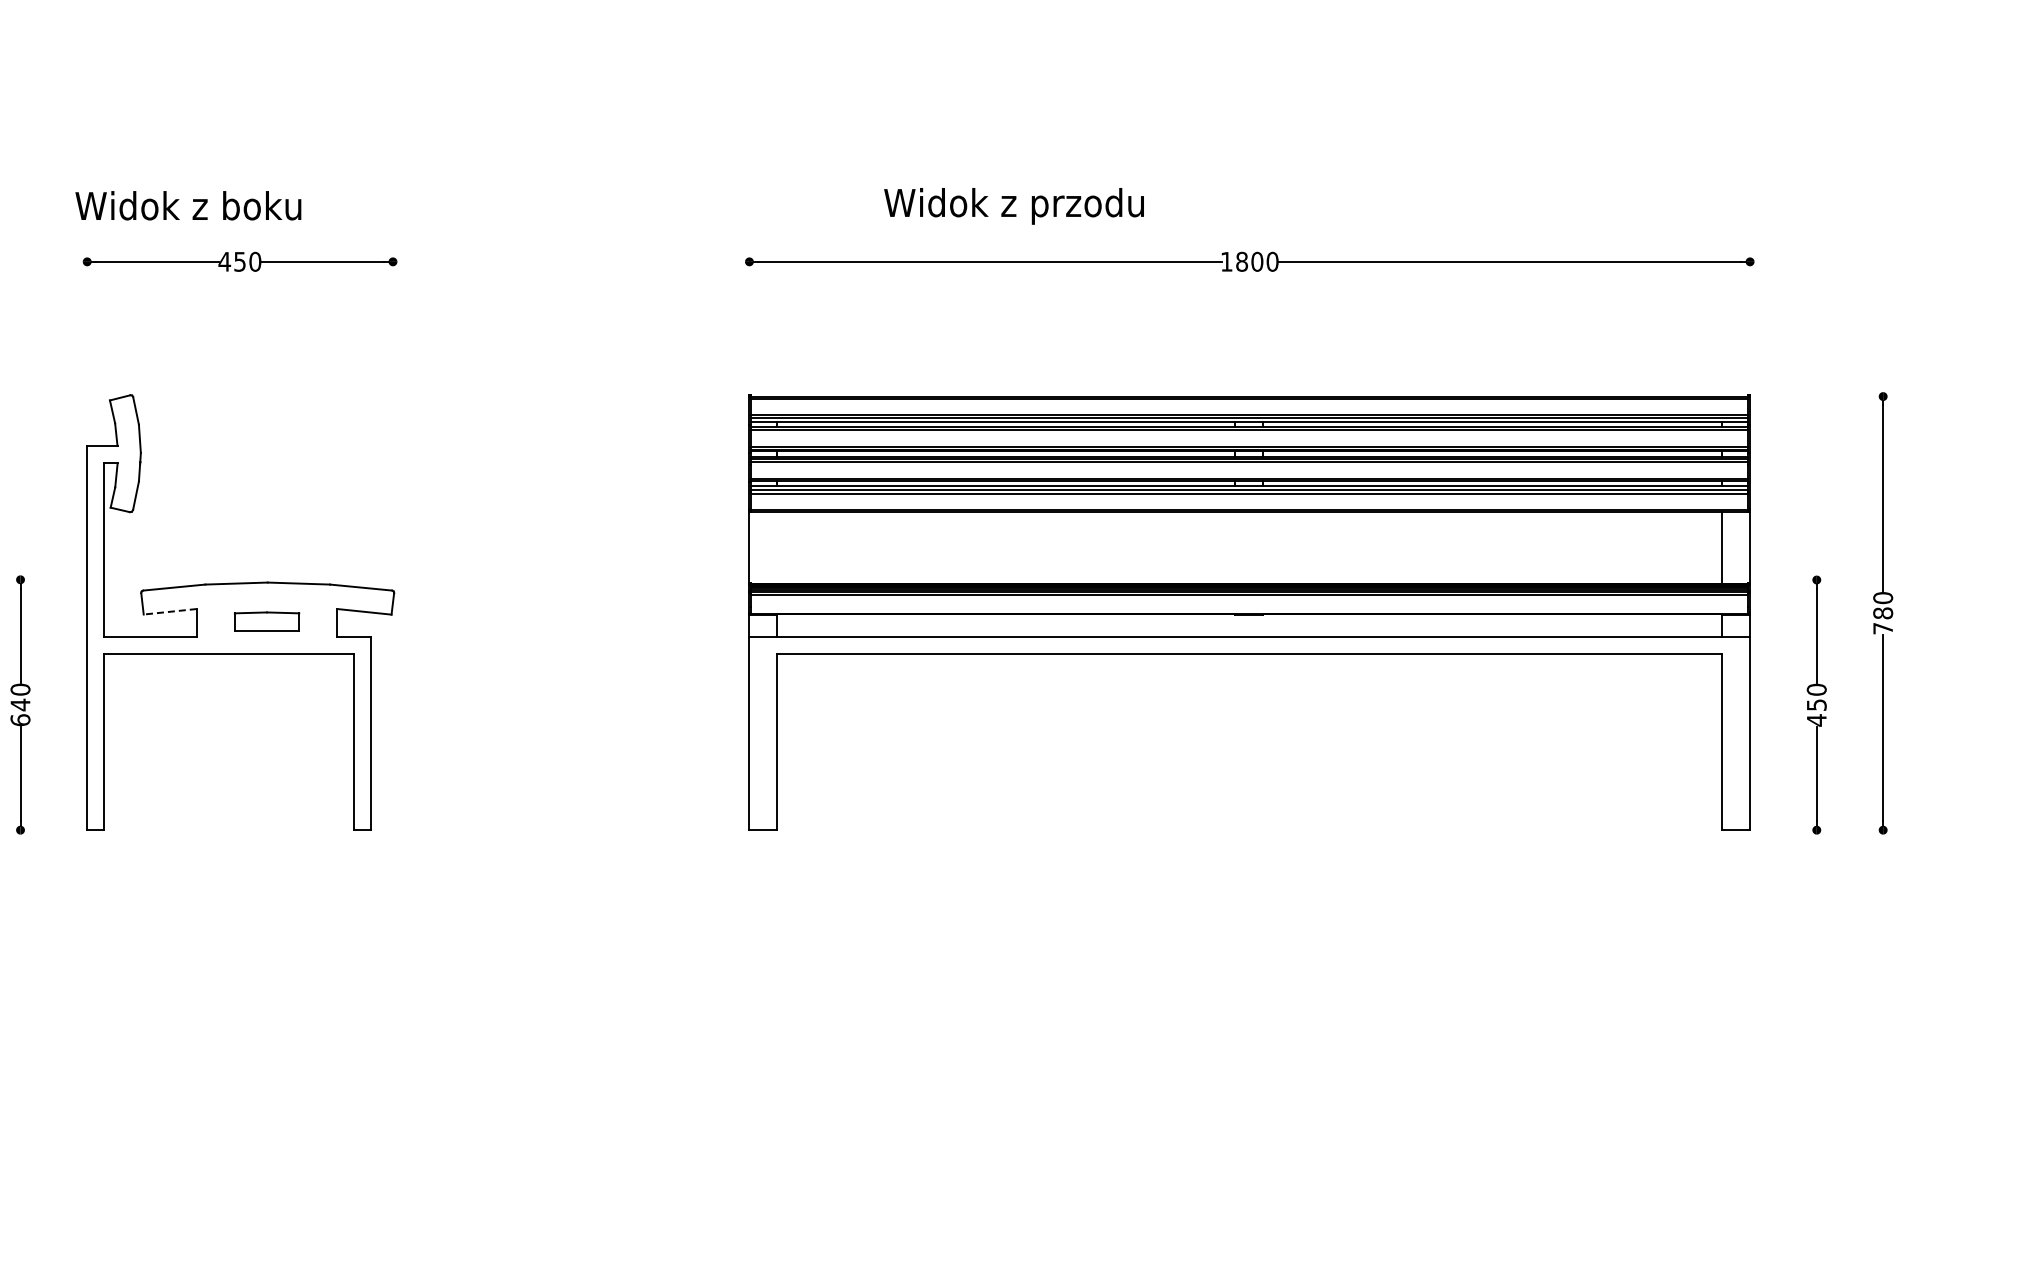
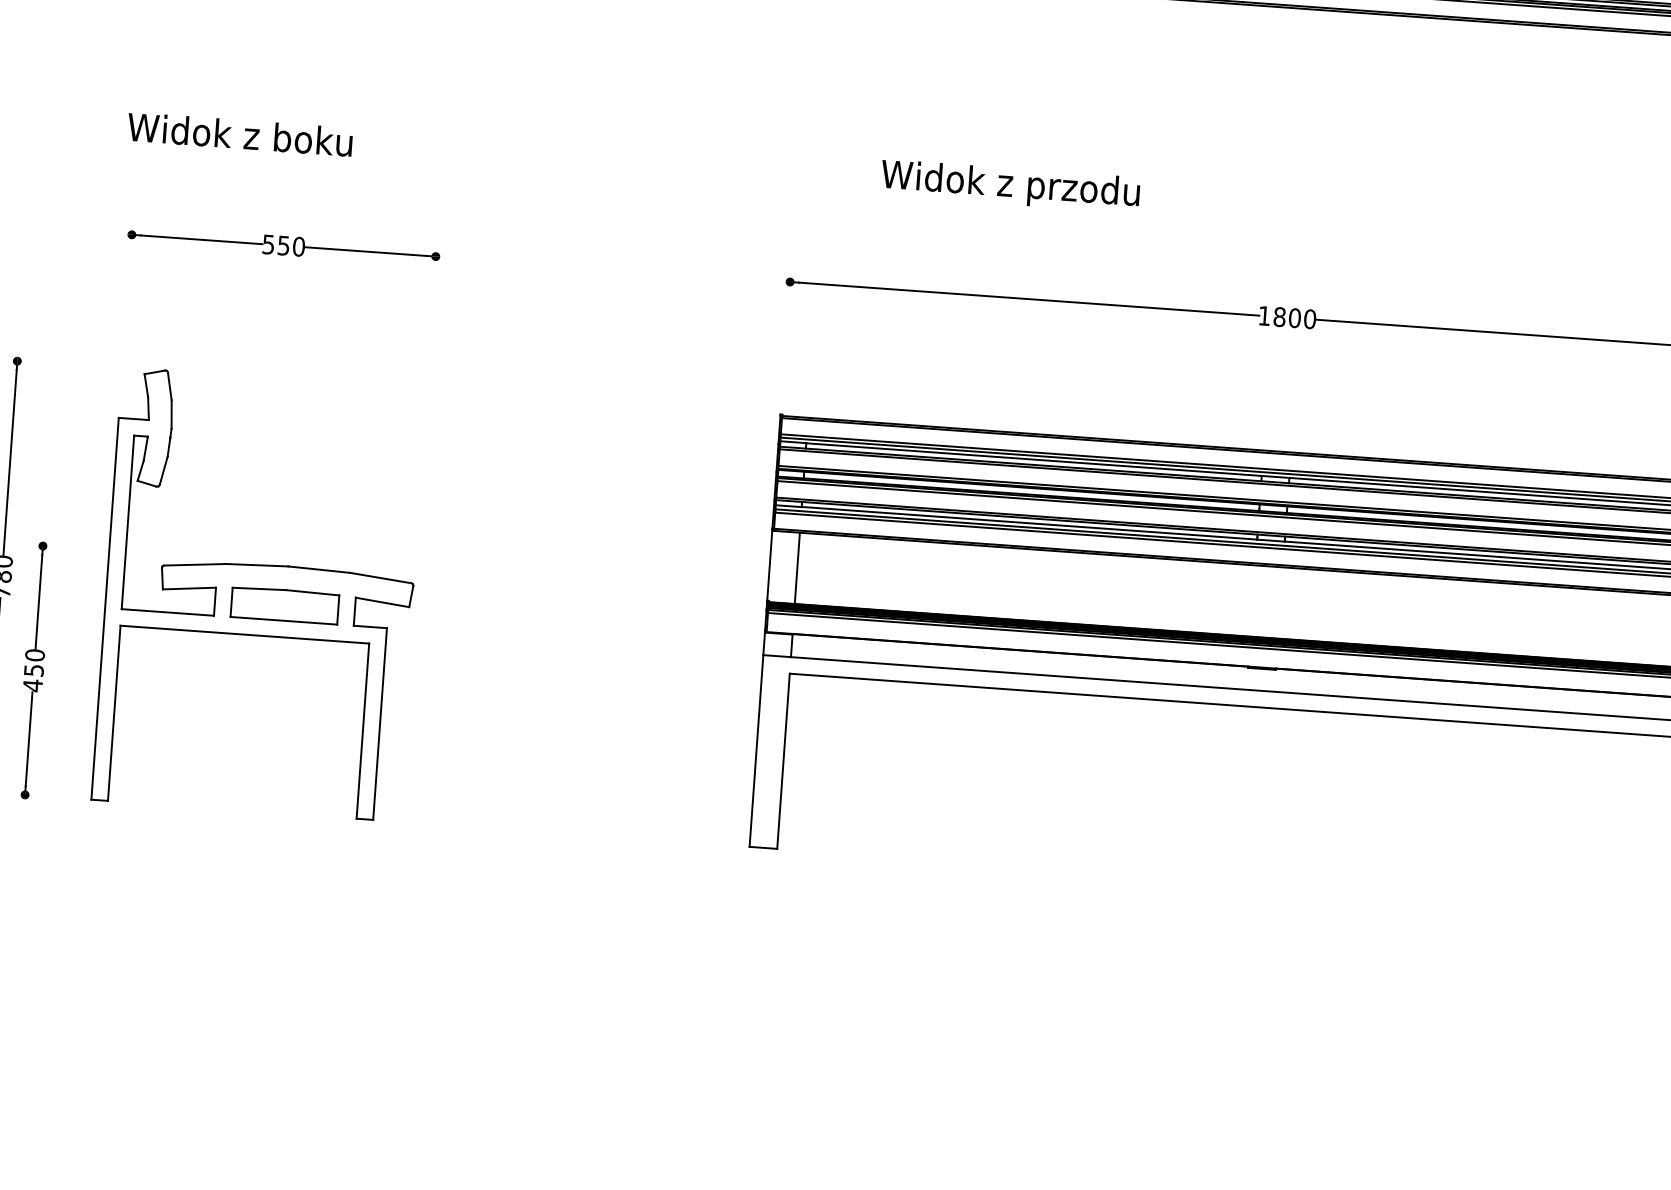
text: (188, 205) -> (240, 134), moved
text: (1013, 206) -> (1009, 186), moved
text: (224, 261) -> (268, 244), 450 -> 550
line: (777, 547) -> (797, 567), added
line: (170, 611) -> (189, 588), dashed -> solid
part: (266, 621) -> (284, 605), size x1.67
text: (20, 712) -> (33, 677), 640 -> 450

